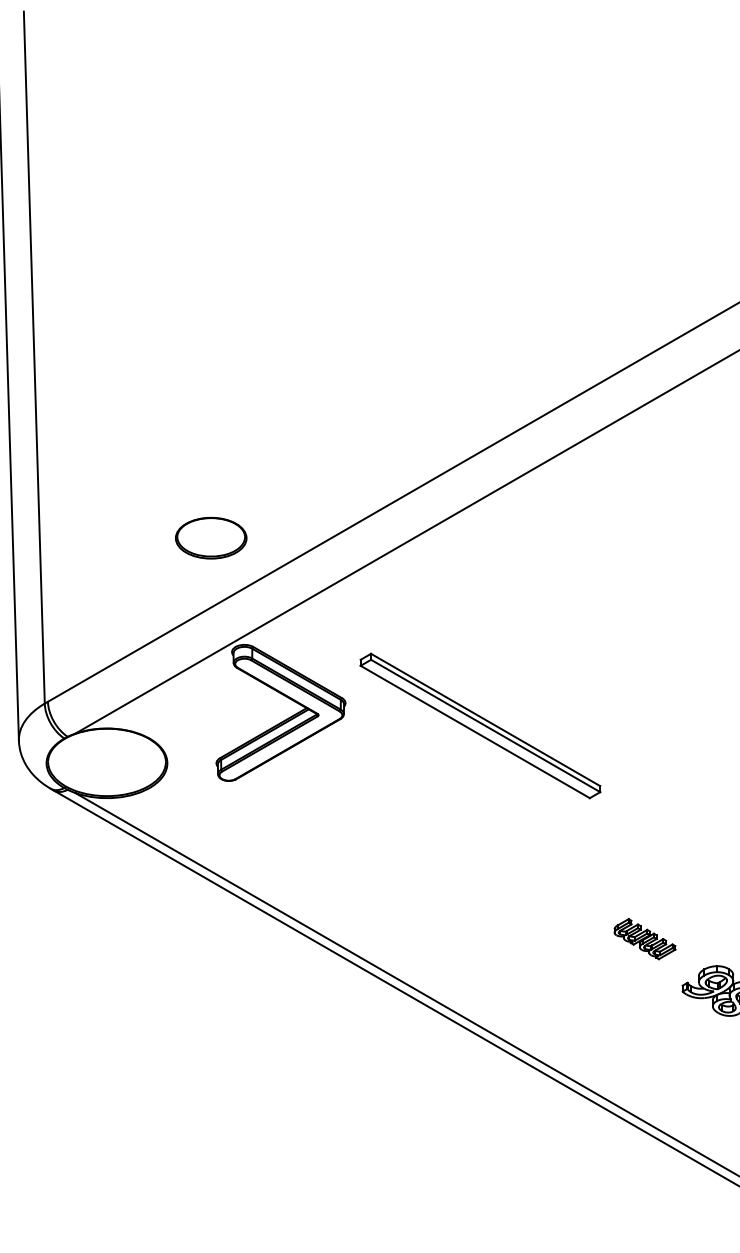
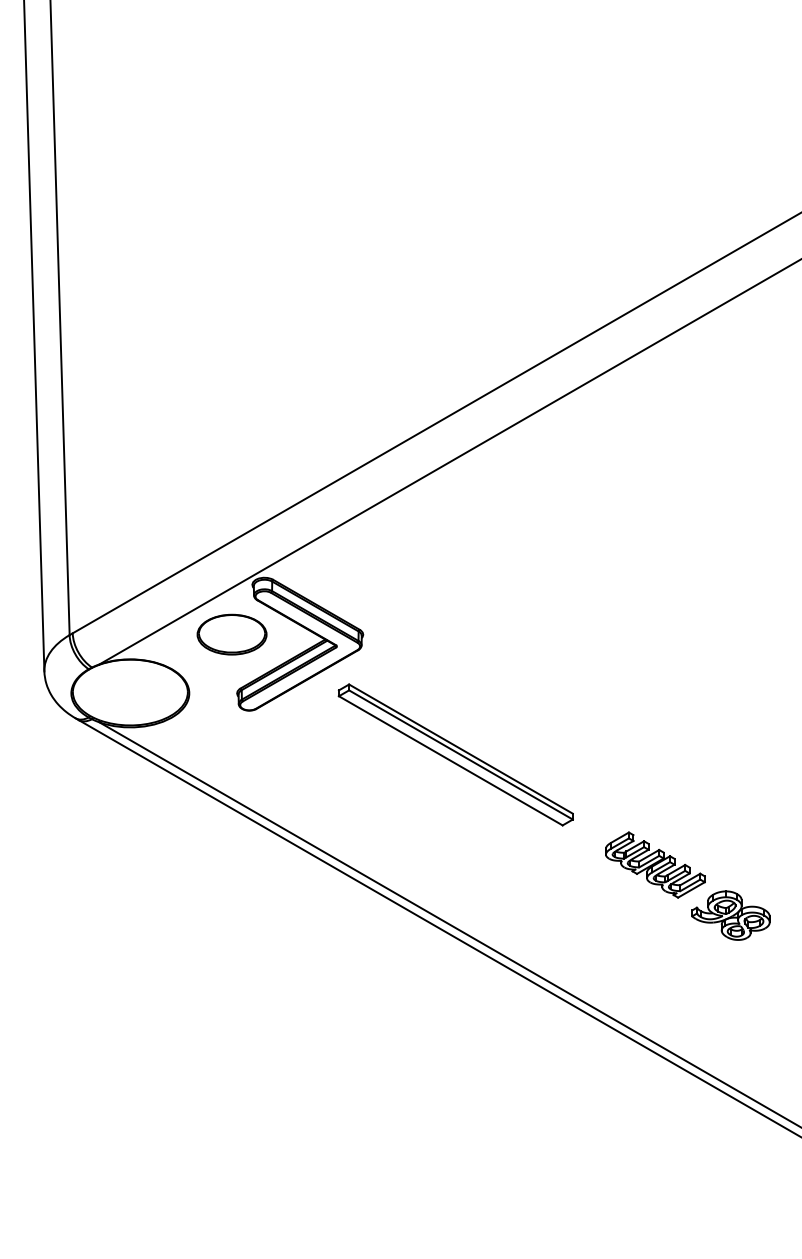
part: (210, 538) -> (231, 634), moved
part: (480, 725) -> (455, 754), moved
part: (645, 938) -> (655, 864), size x1.67

